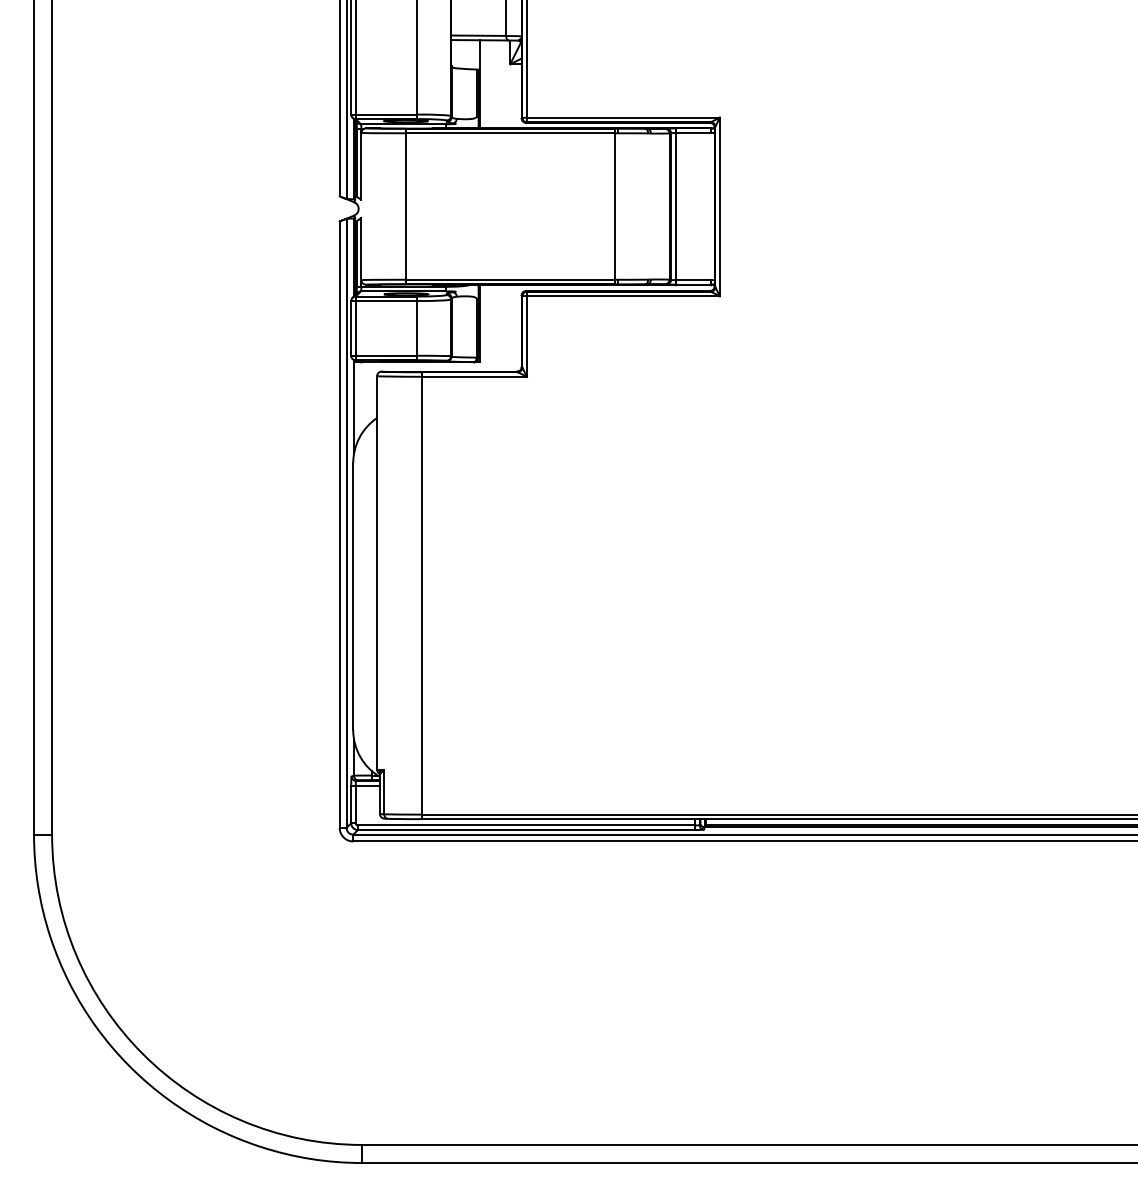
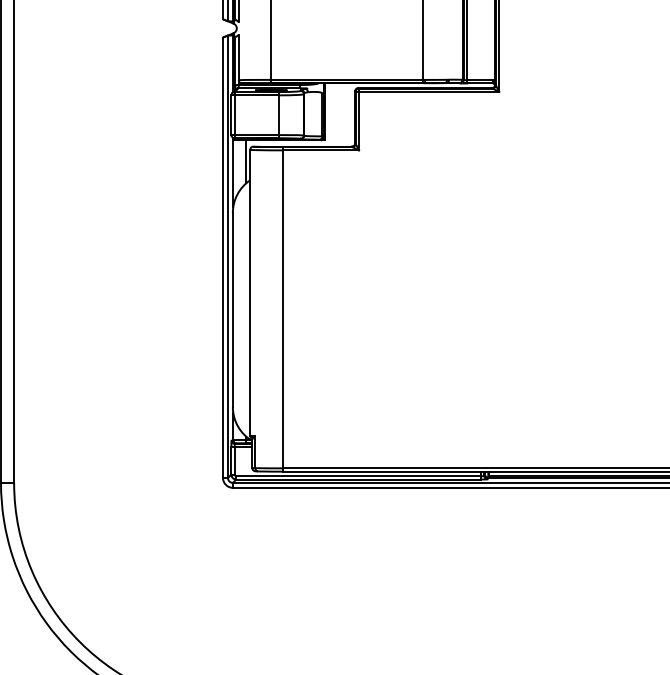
line: (372, 391) -> (246, 161), added

